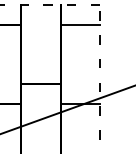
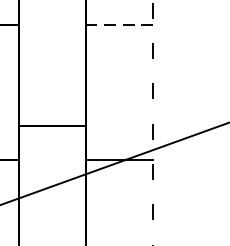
line: (80, 24) -> (119, 24), solid -> dashed

